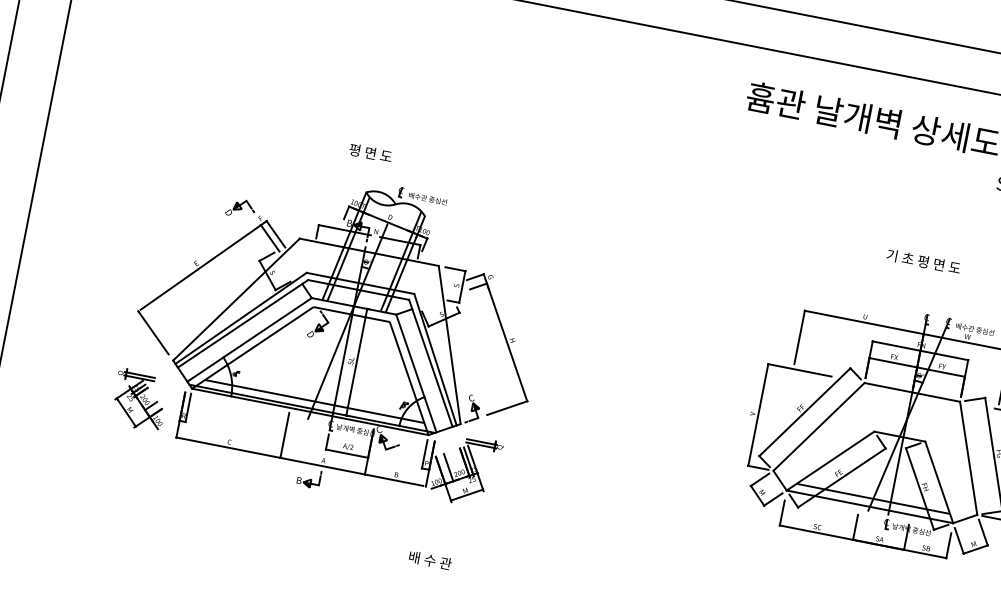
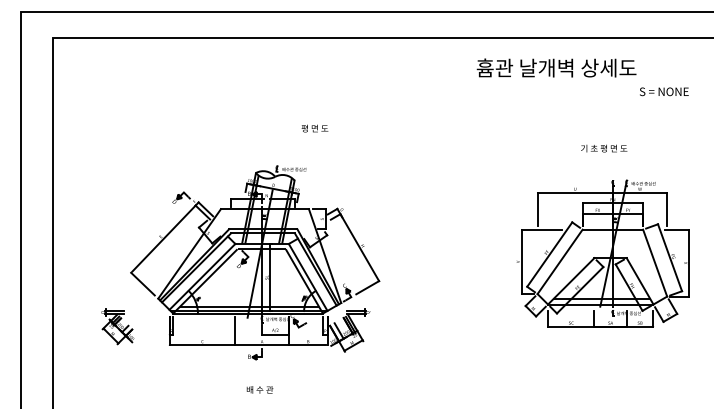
text: (370, 152) -> (314, 128), moved
part: (139, 399) -> (117, 326), moved
text: (429, 559) -> (259, 389), moved

